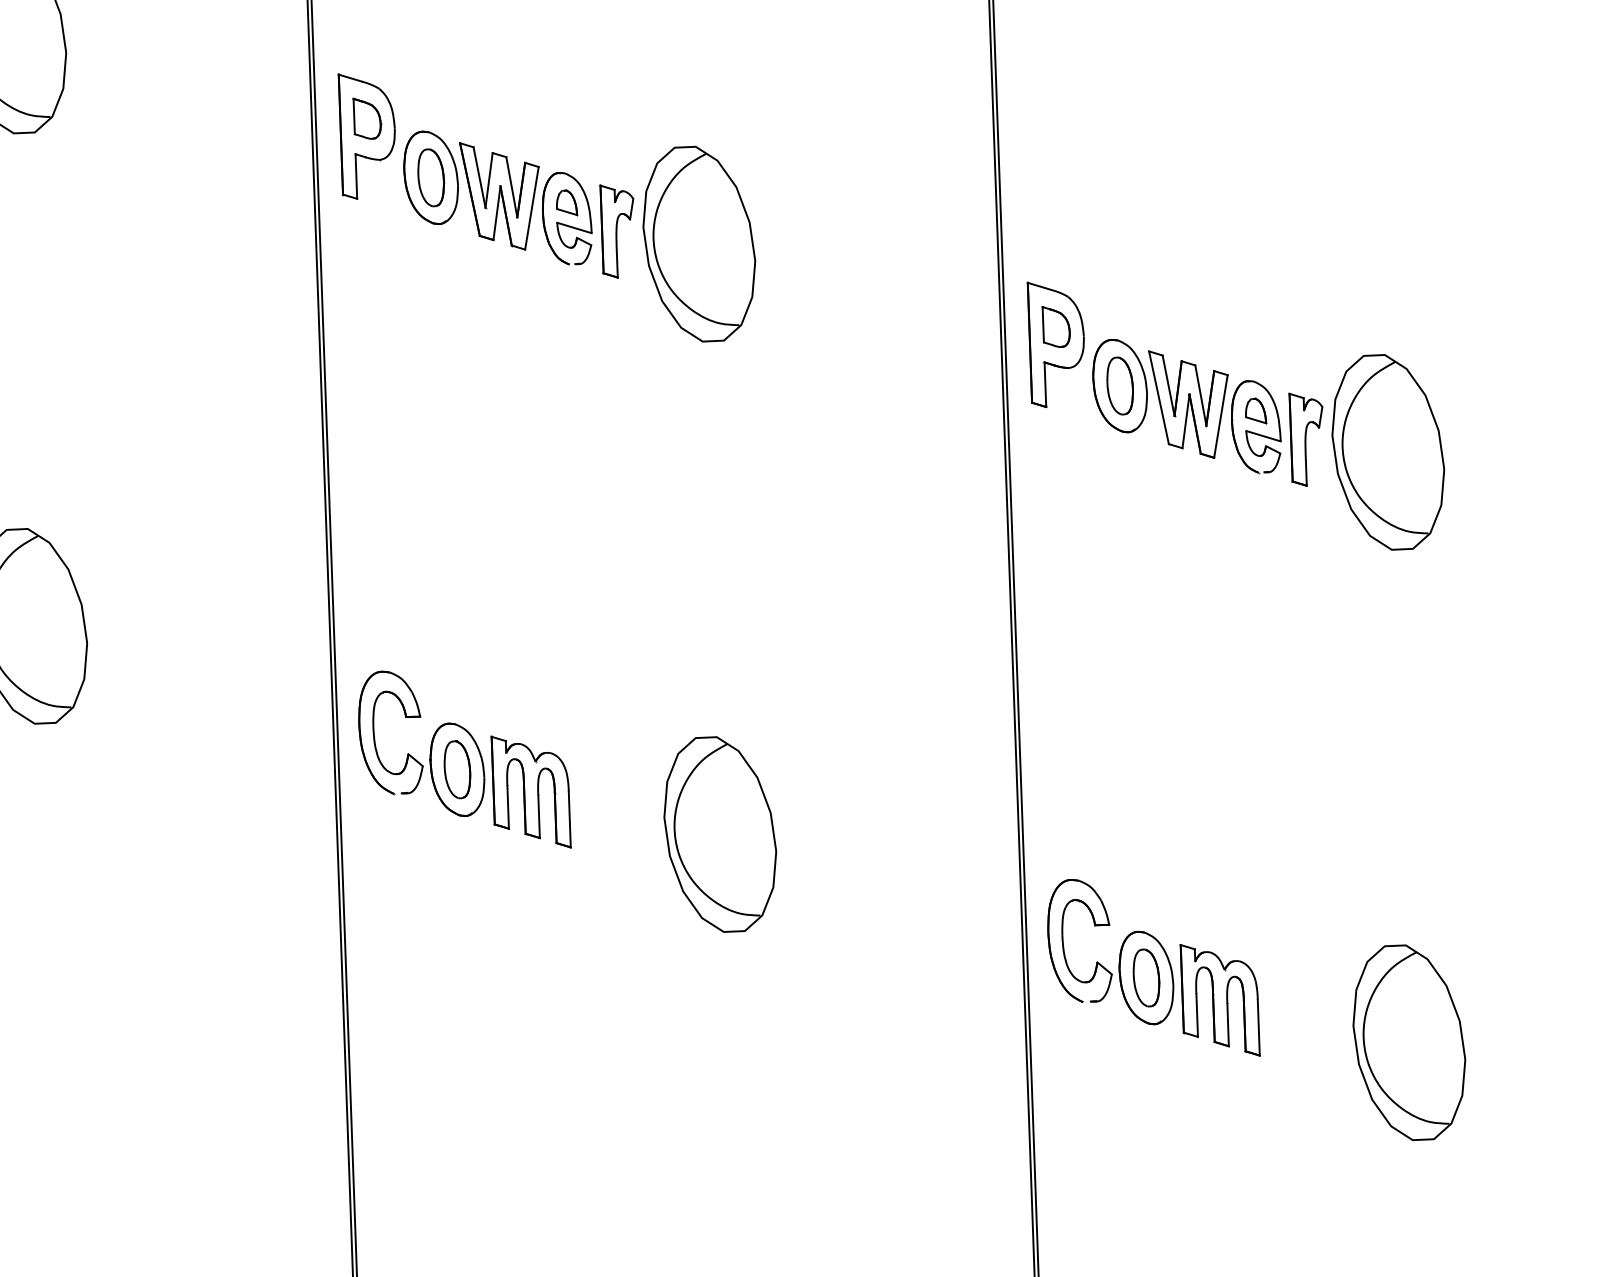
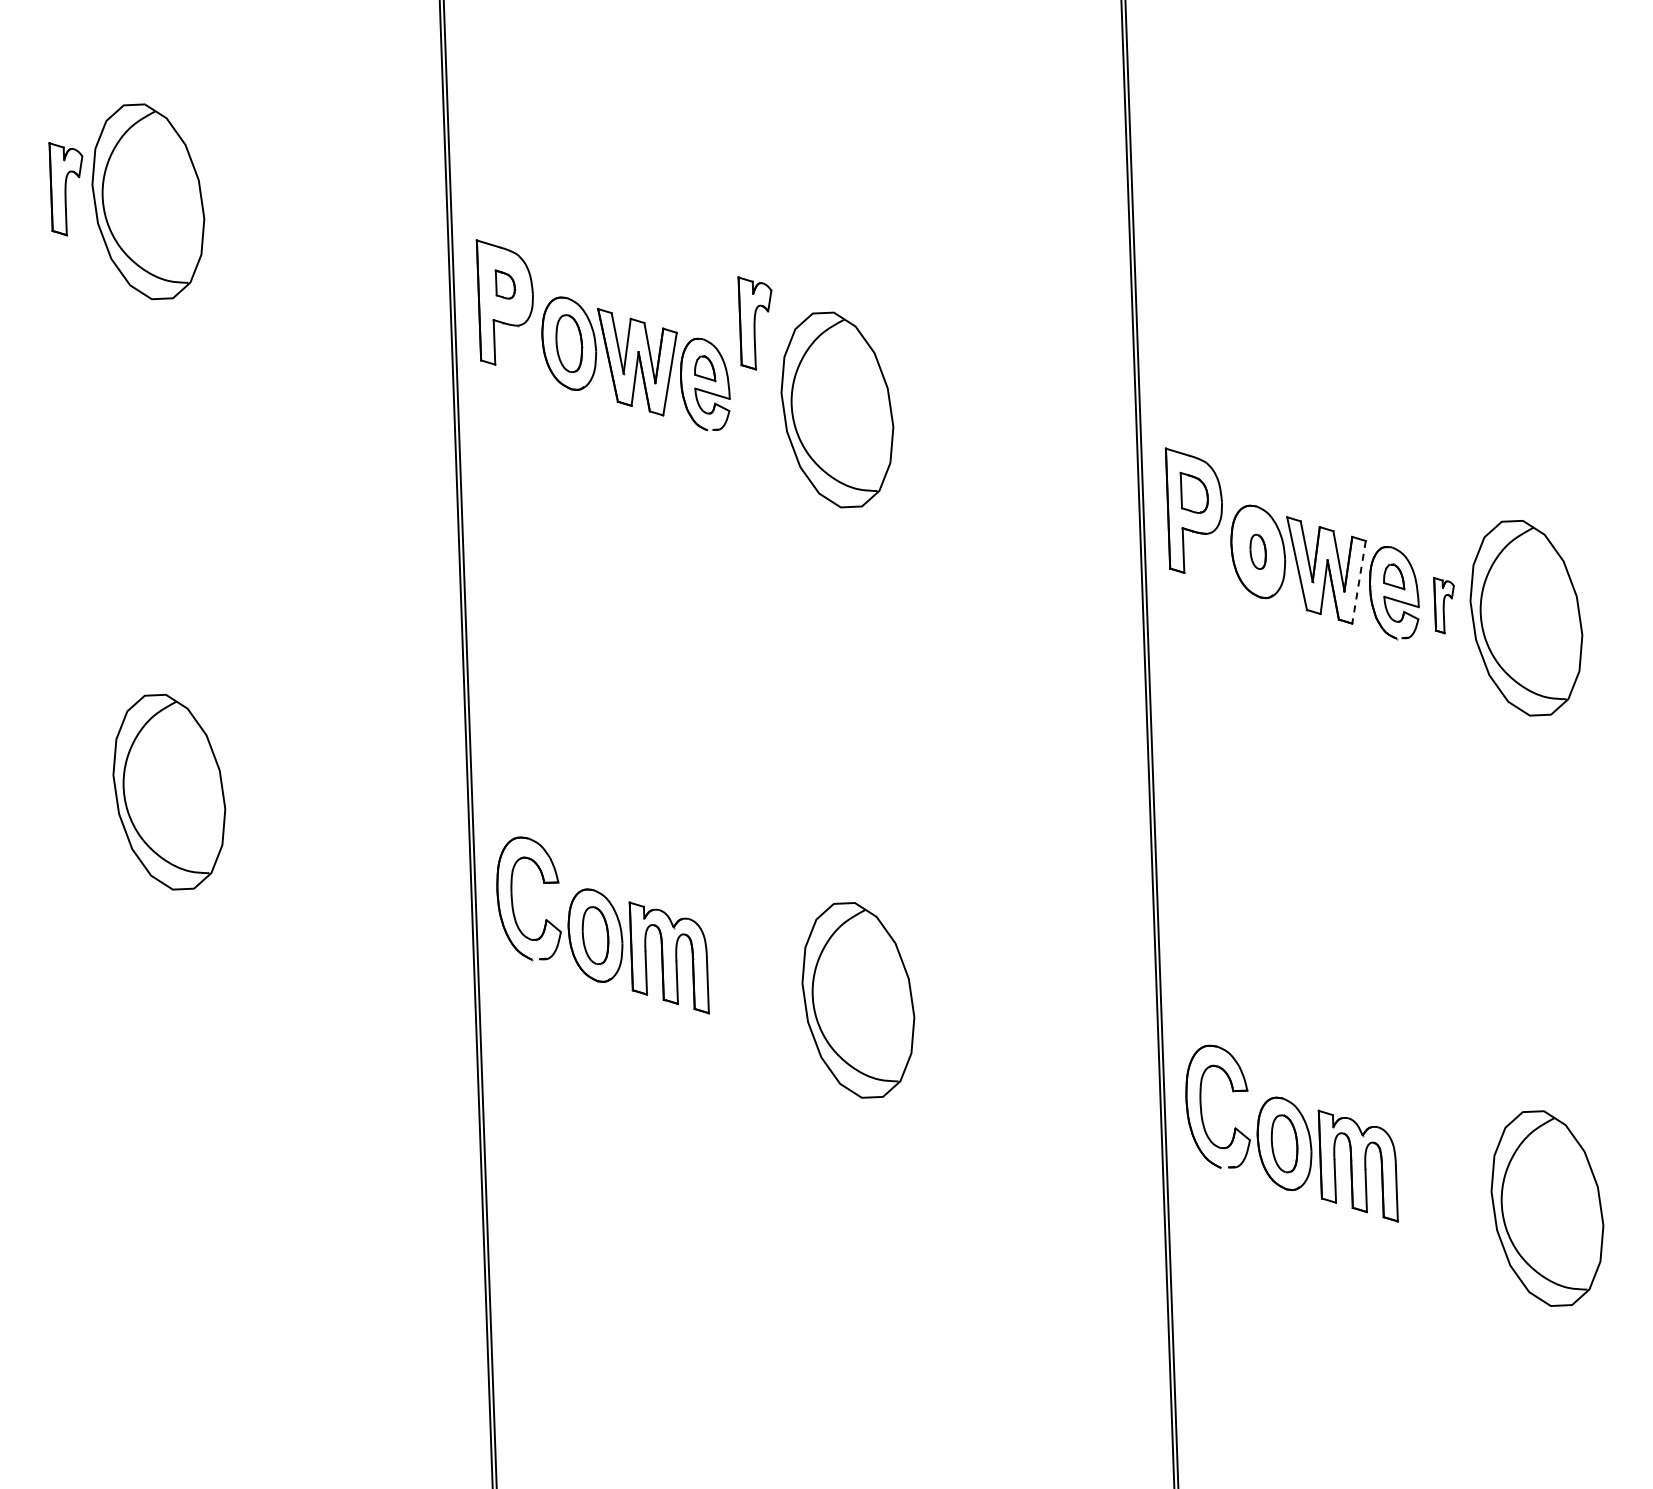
part: (367, 118) -> (505, 284), size x0.7
part: (616, 231) -> (754, 323), moved
part: (1119, 385) -> (1257, 551), size x0.6
line: (1221, 416) -> (1359, 582), solid -> dashed
part: (1305, 439) -> (1443, 605), size x0.6

